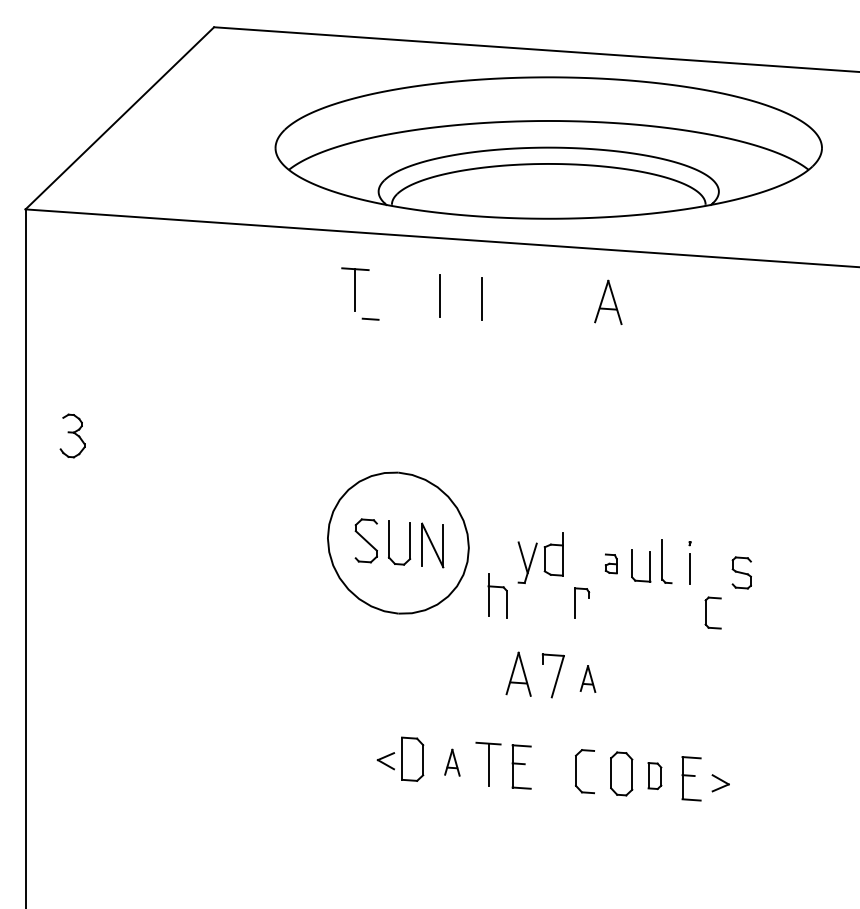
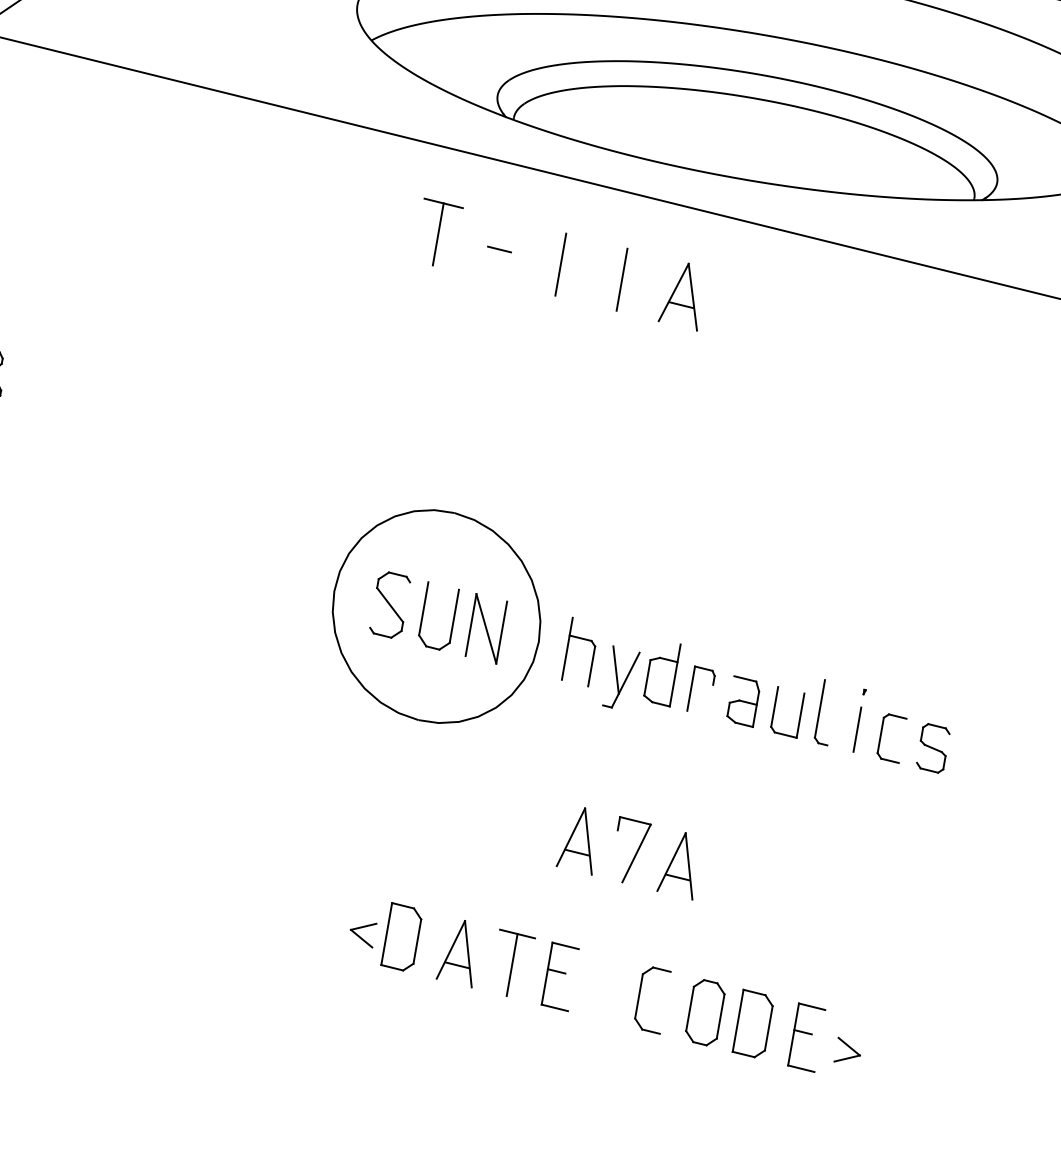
part: (608, 301) -> (683, 294), moved
line: (370, 318) -> (499, 248), moved
part: (611, 563) -> (744, 701), size x1.67
part: (497, 587) -> (582, 639), moved
part: (575, 602) -> (692, 687), moved
part: (712, 612) -> (890, 737), moved
part: (587, 678) -> (679, 863), size x1.67
part: (452, 762) -> (459, 952), size x1.67
part: (654, 775) -> (753, 1023), size x1.67

